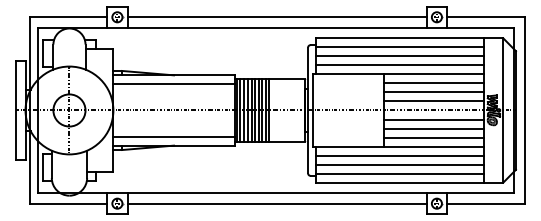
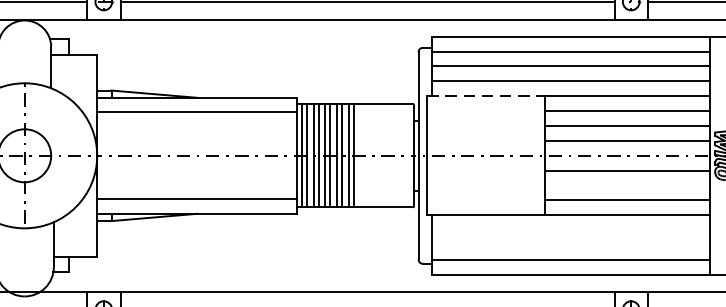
line: (348, 74) -> (485, 96), solid -> dashed
line: (434, 128) -> (627, 185), removed
line: (400, 155) -> (571, 230), removed
line: (400, 164) -> (571, 244), removed

